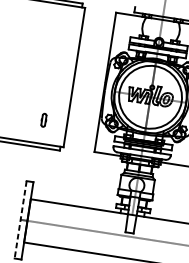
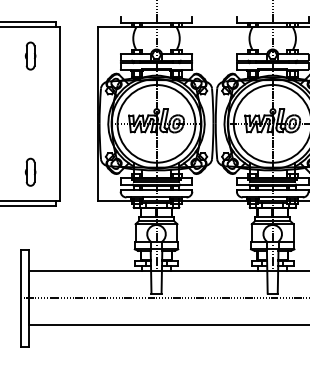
part: (58, 27) -> (30, 55), added
part: (43, 119) -> (30, 171), size x1.67
line: (20, 220) -> (20, 298), dashed -> solid

